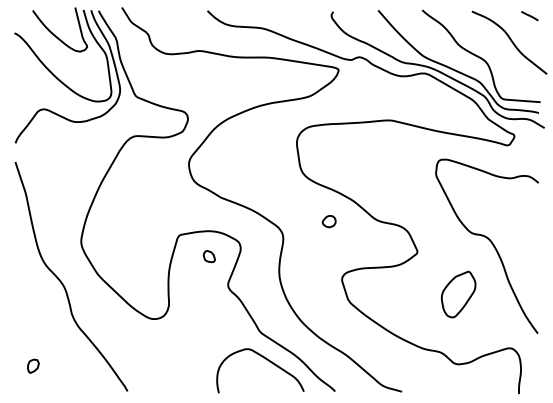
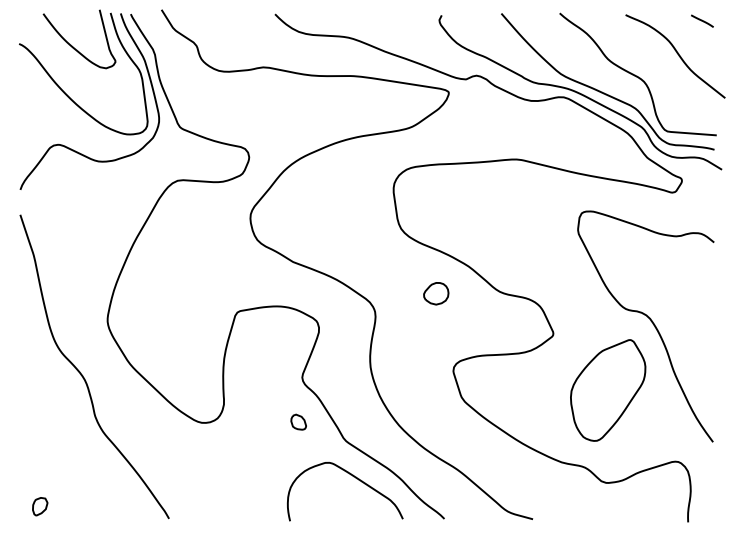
part: (329, 221) -> (436, 293), size x1.43
part: (208, 256) -> (297, 422), moved
part: (458, 294) -> (607, 390), size x1.67
part: (33, 365) -> (40, 505), moved

